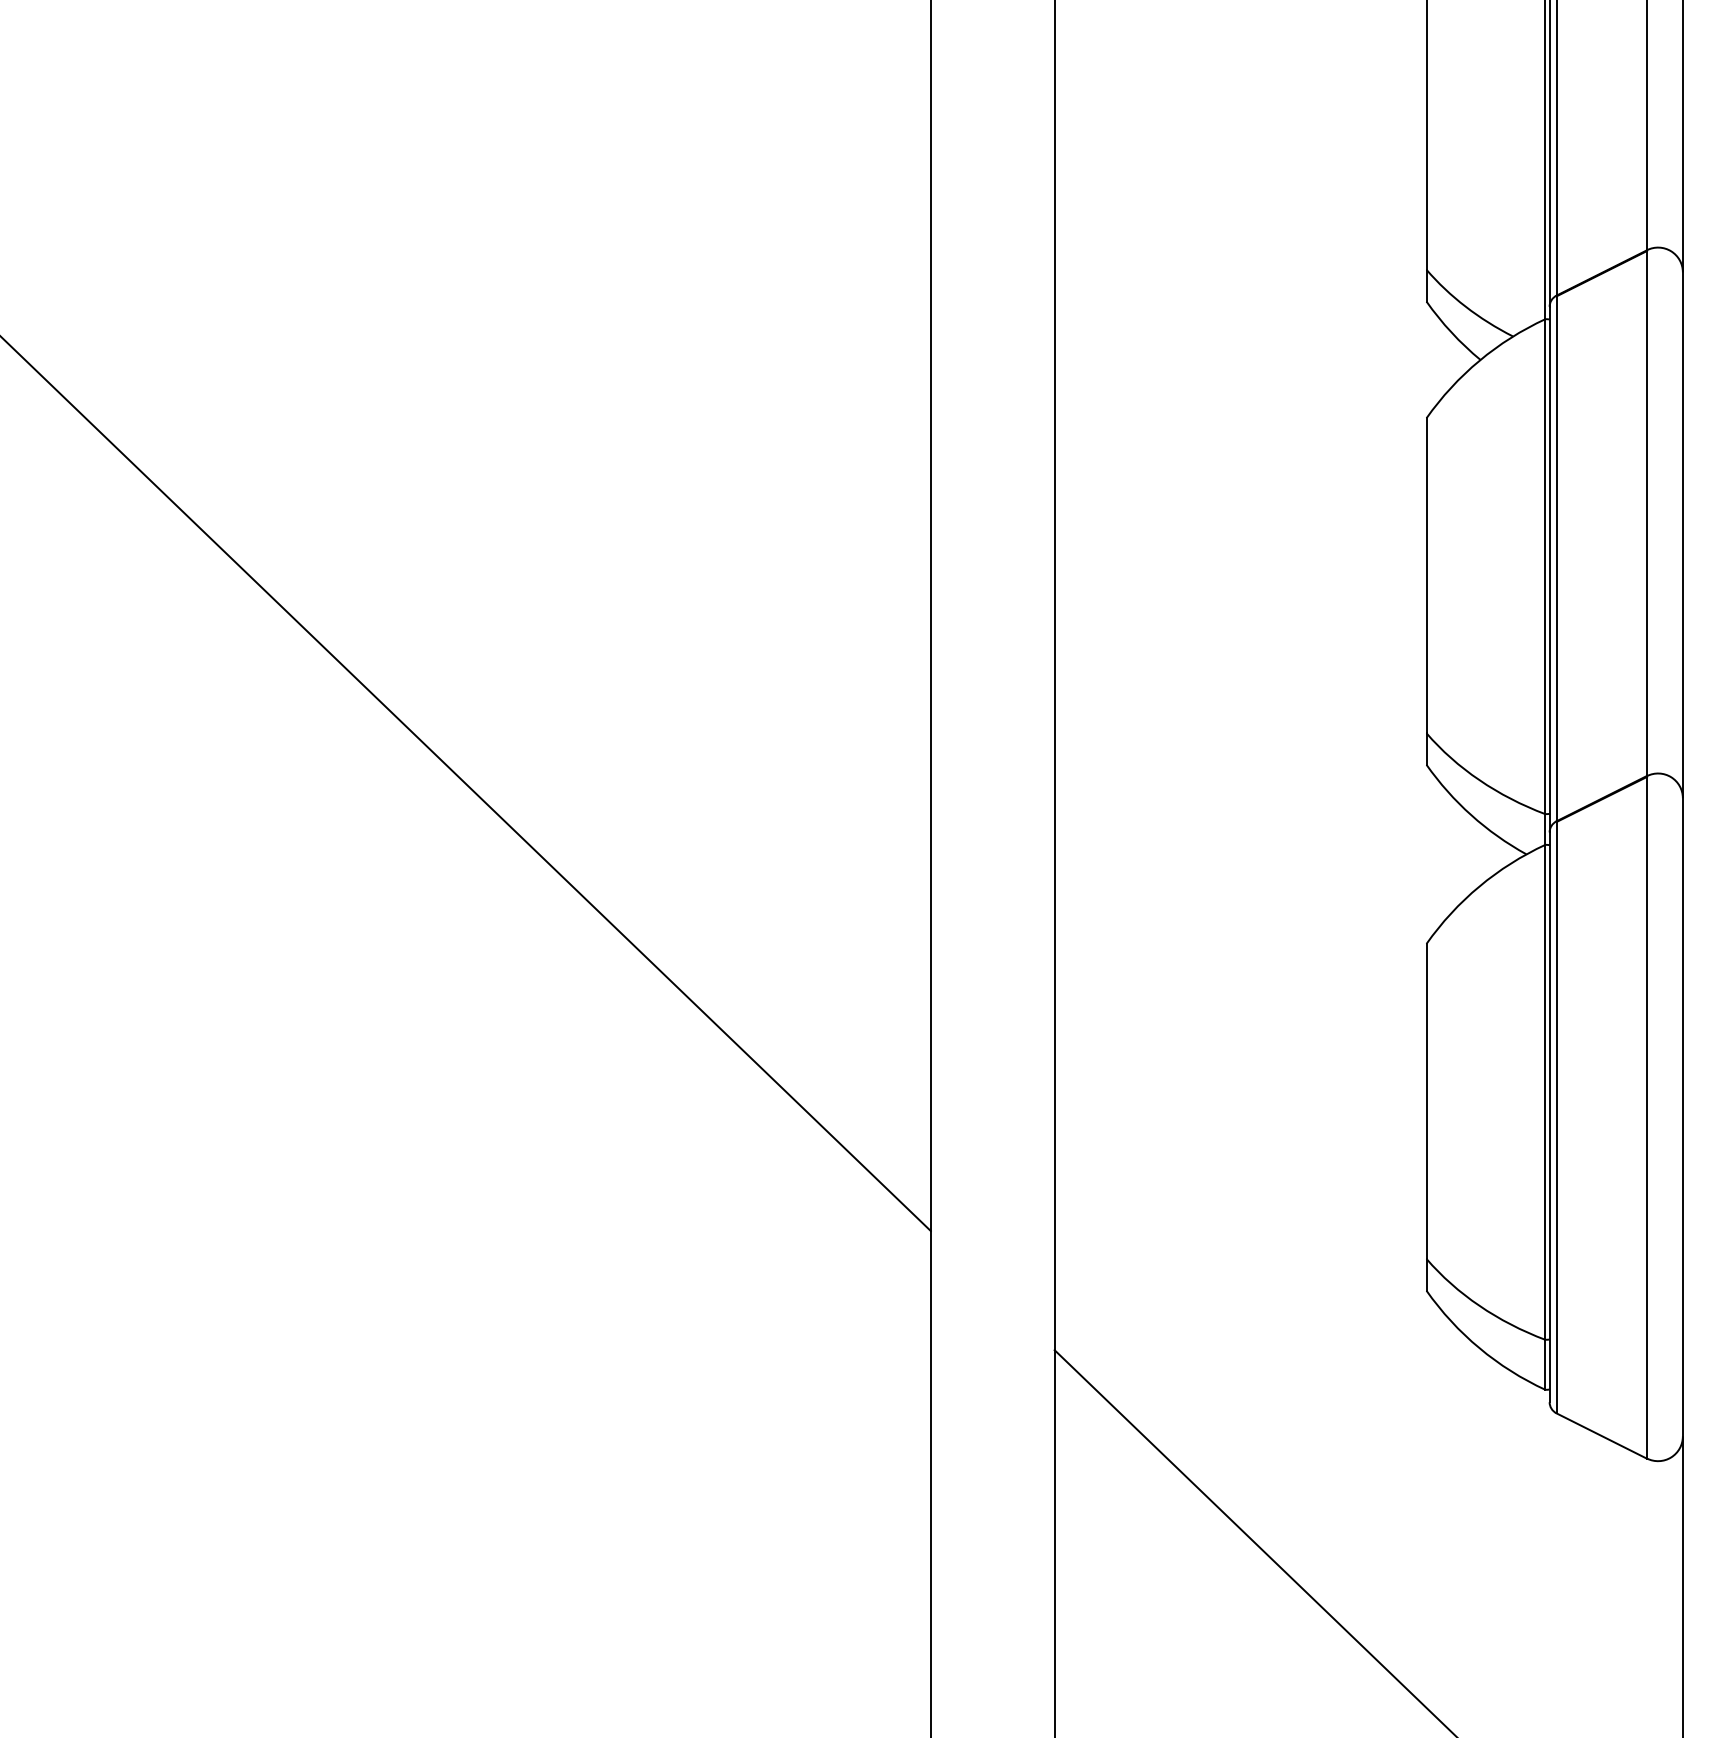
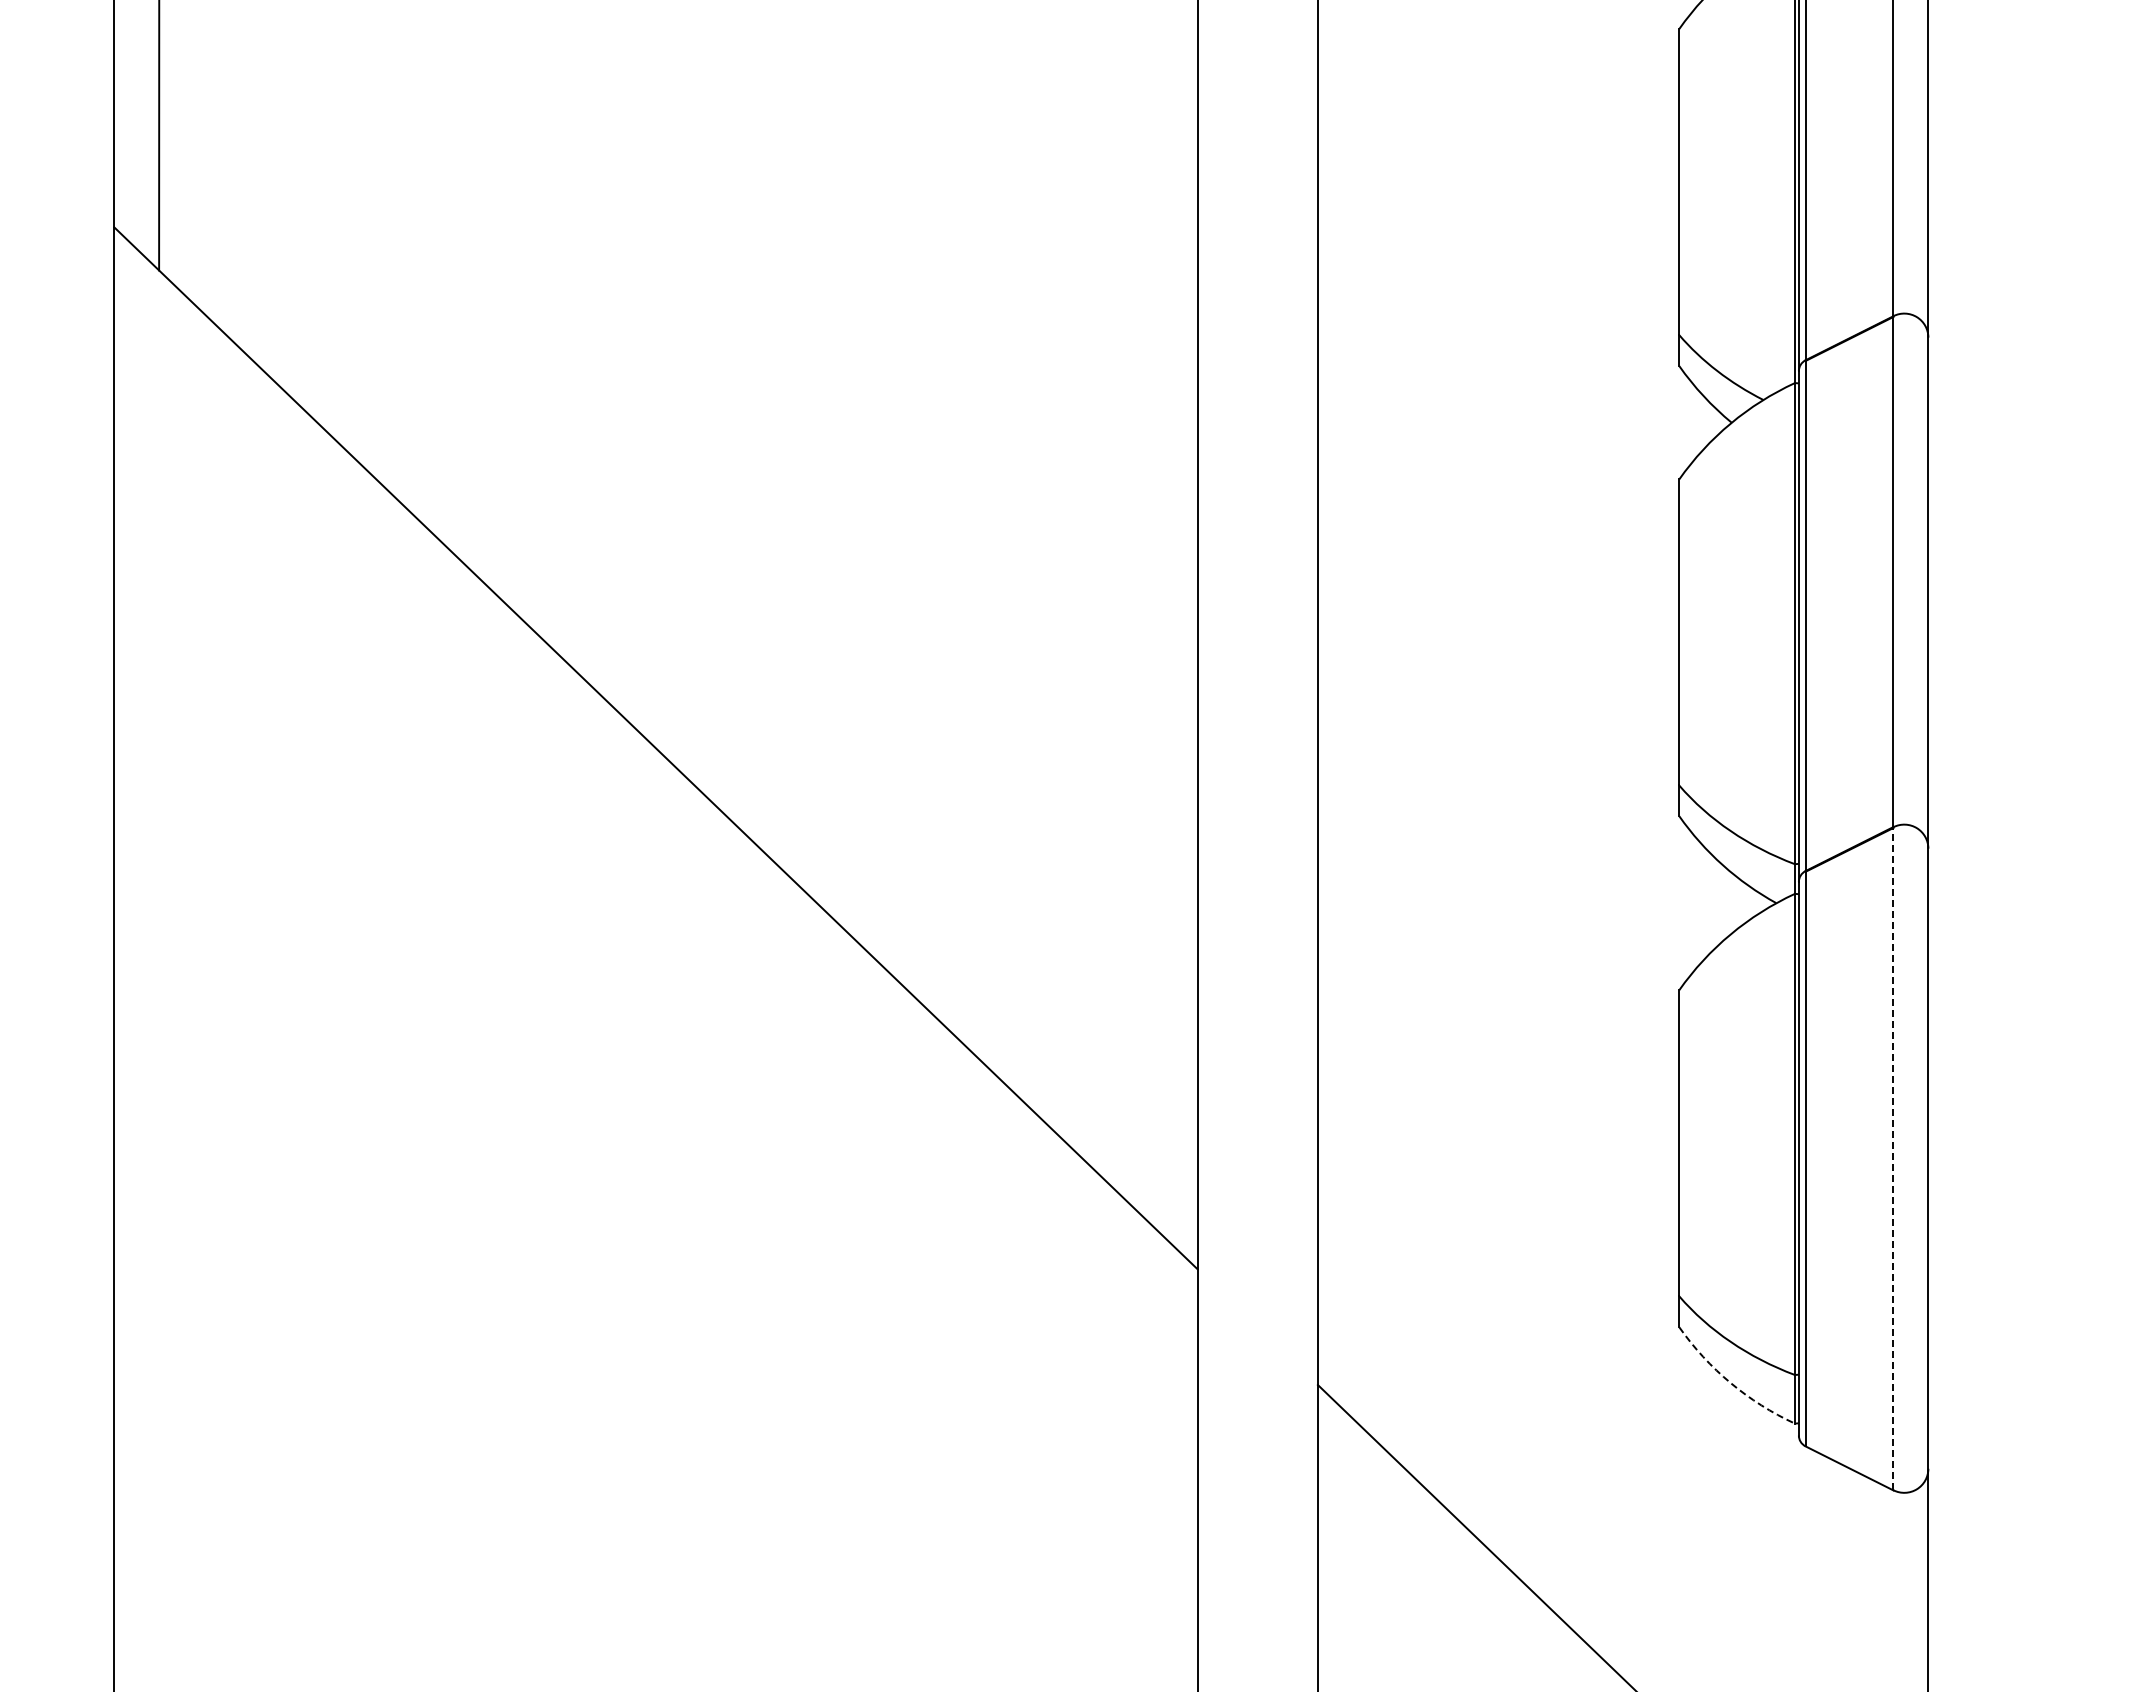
line: (1646, 1117) -> (1893, 1158), solid -> dashed
arc: (1479, 1348) -> (1730, 1383), solid -> dashed

